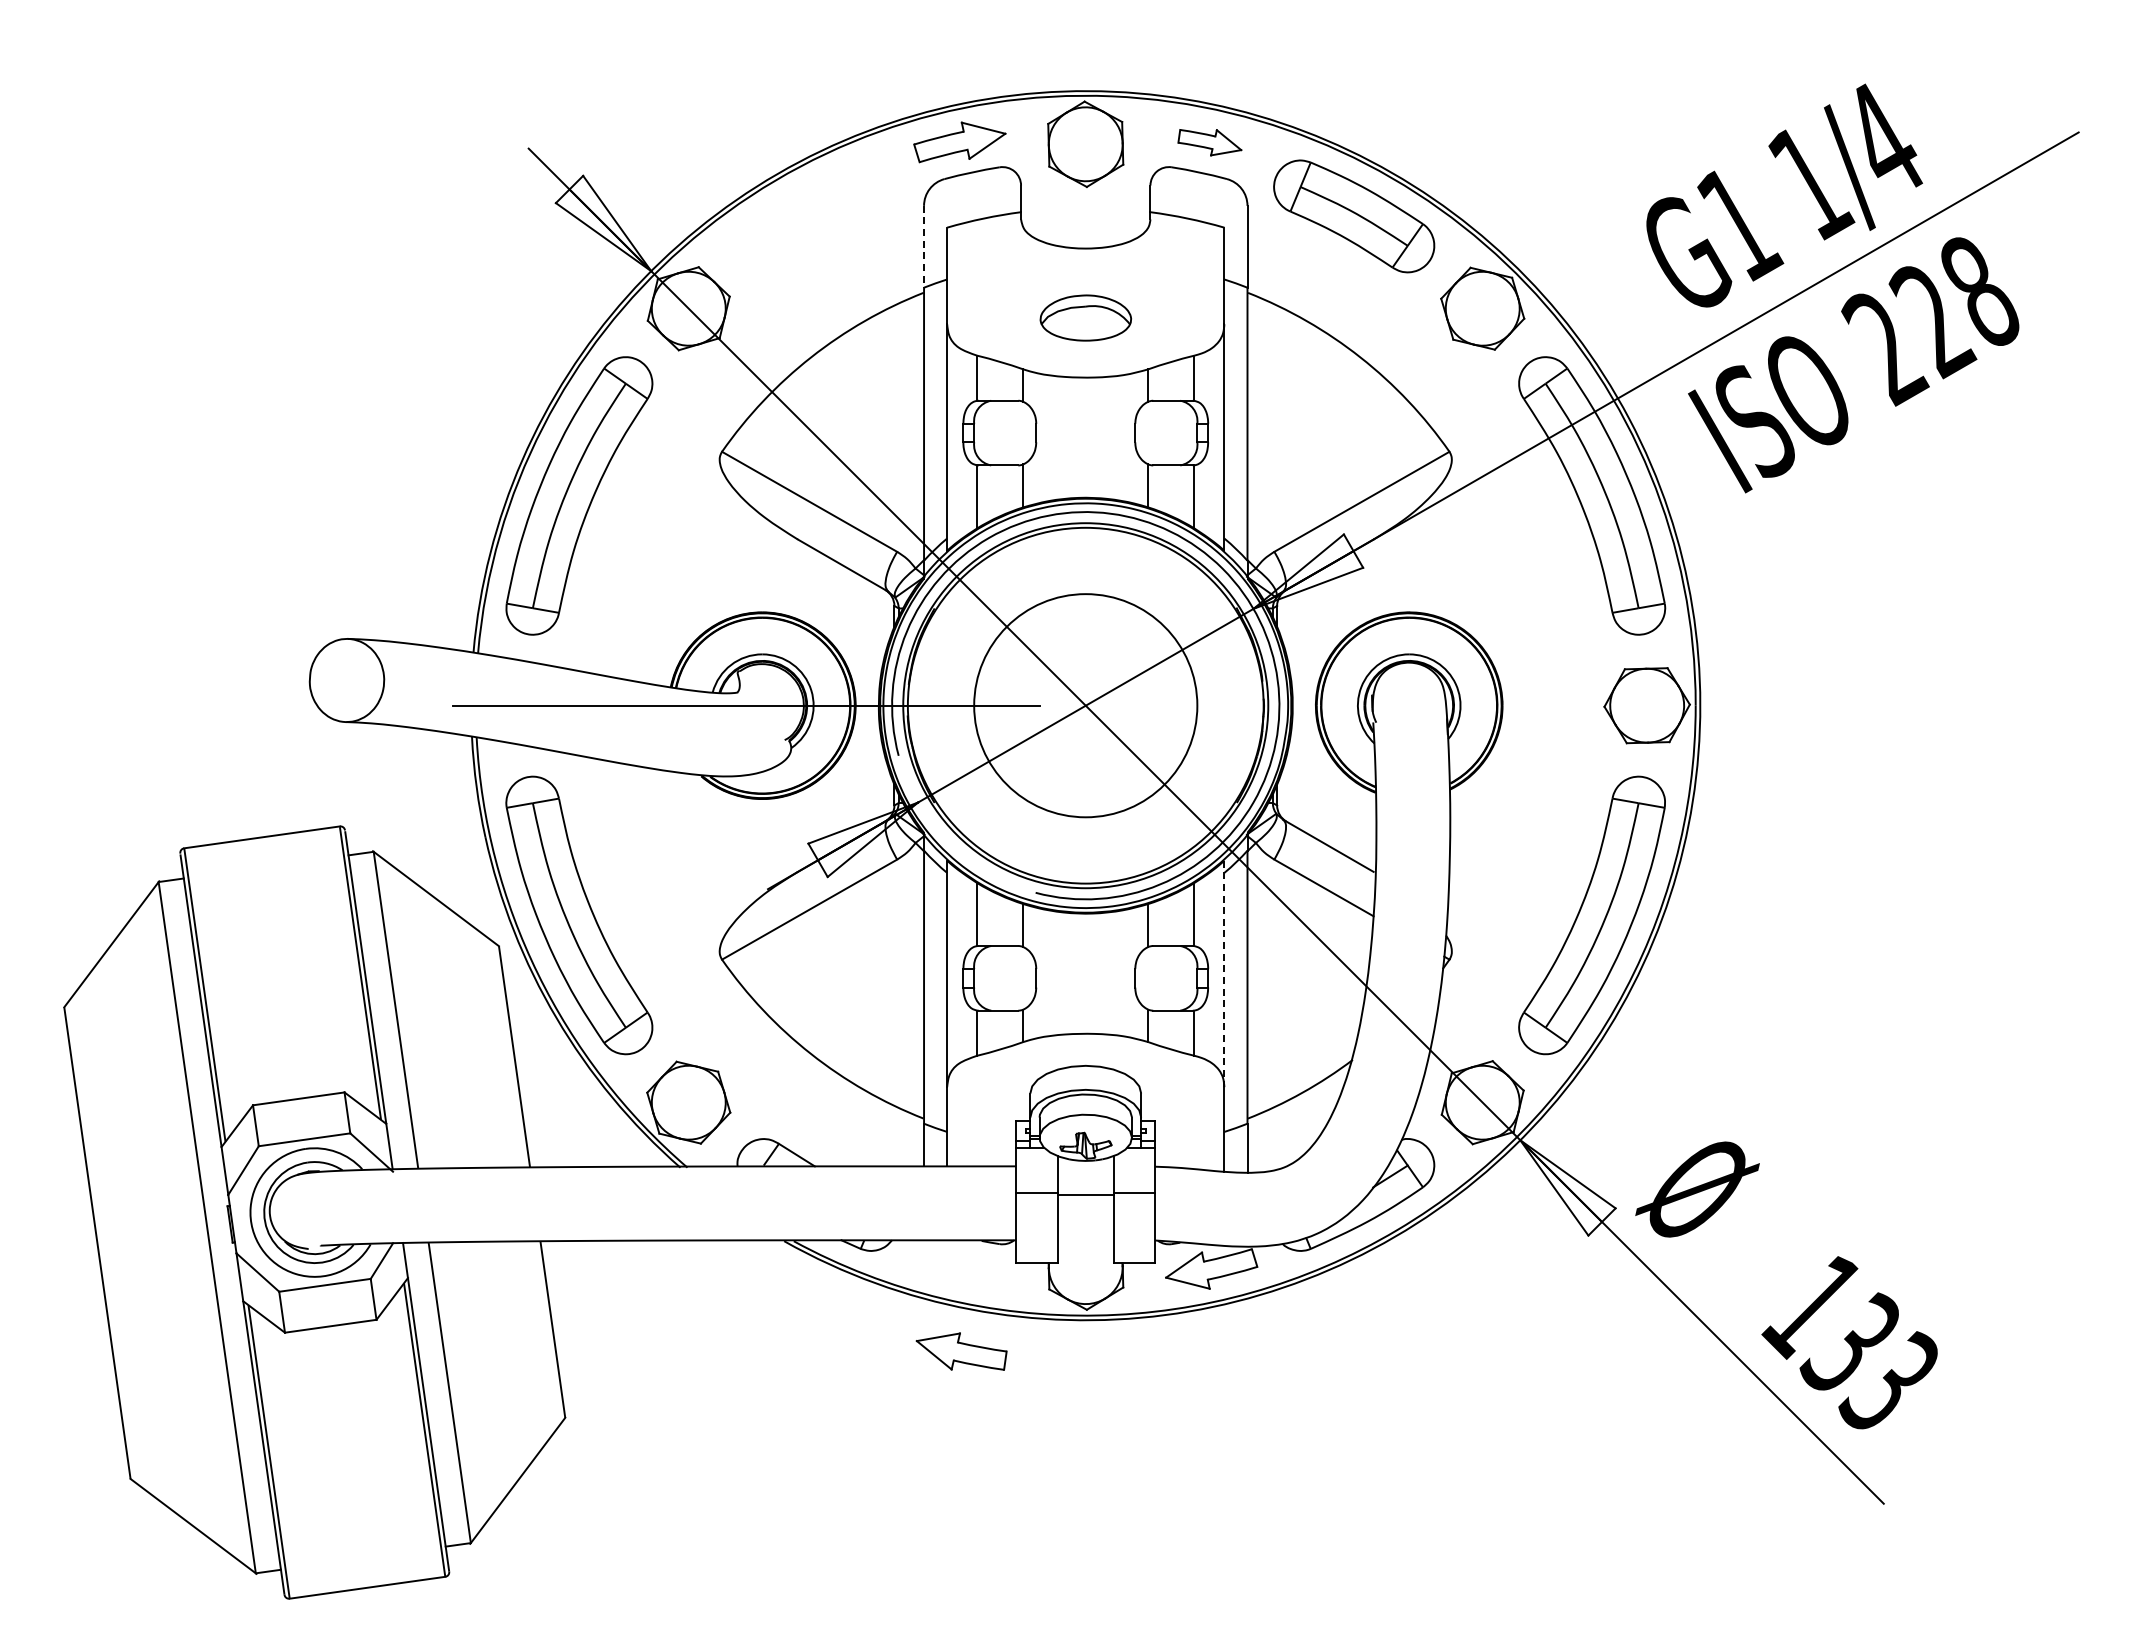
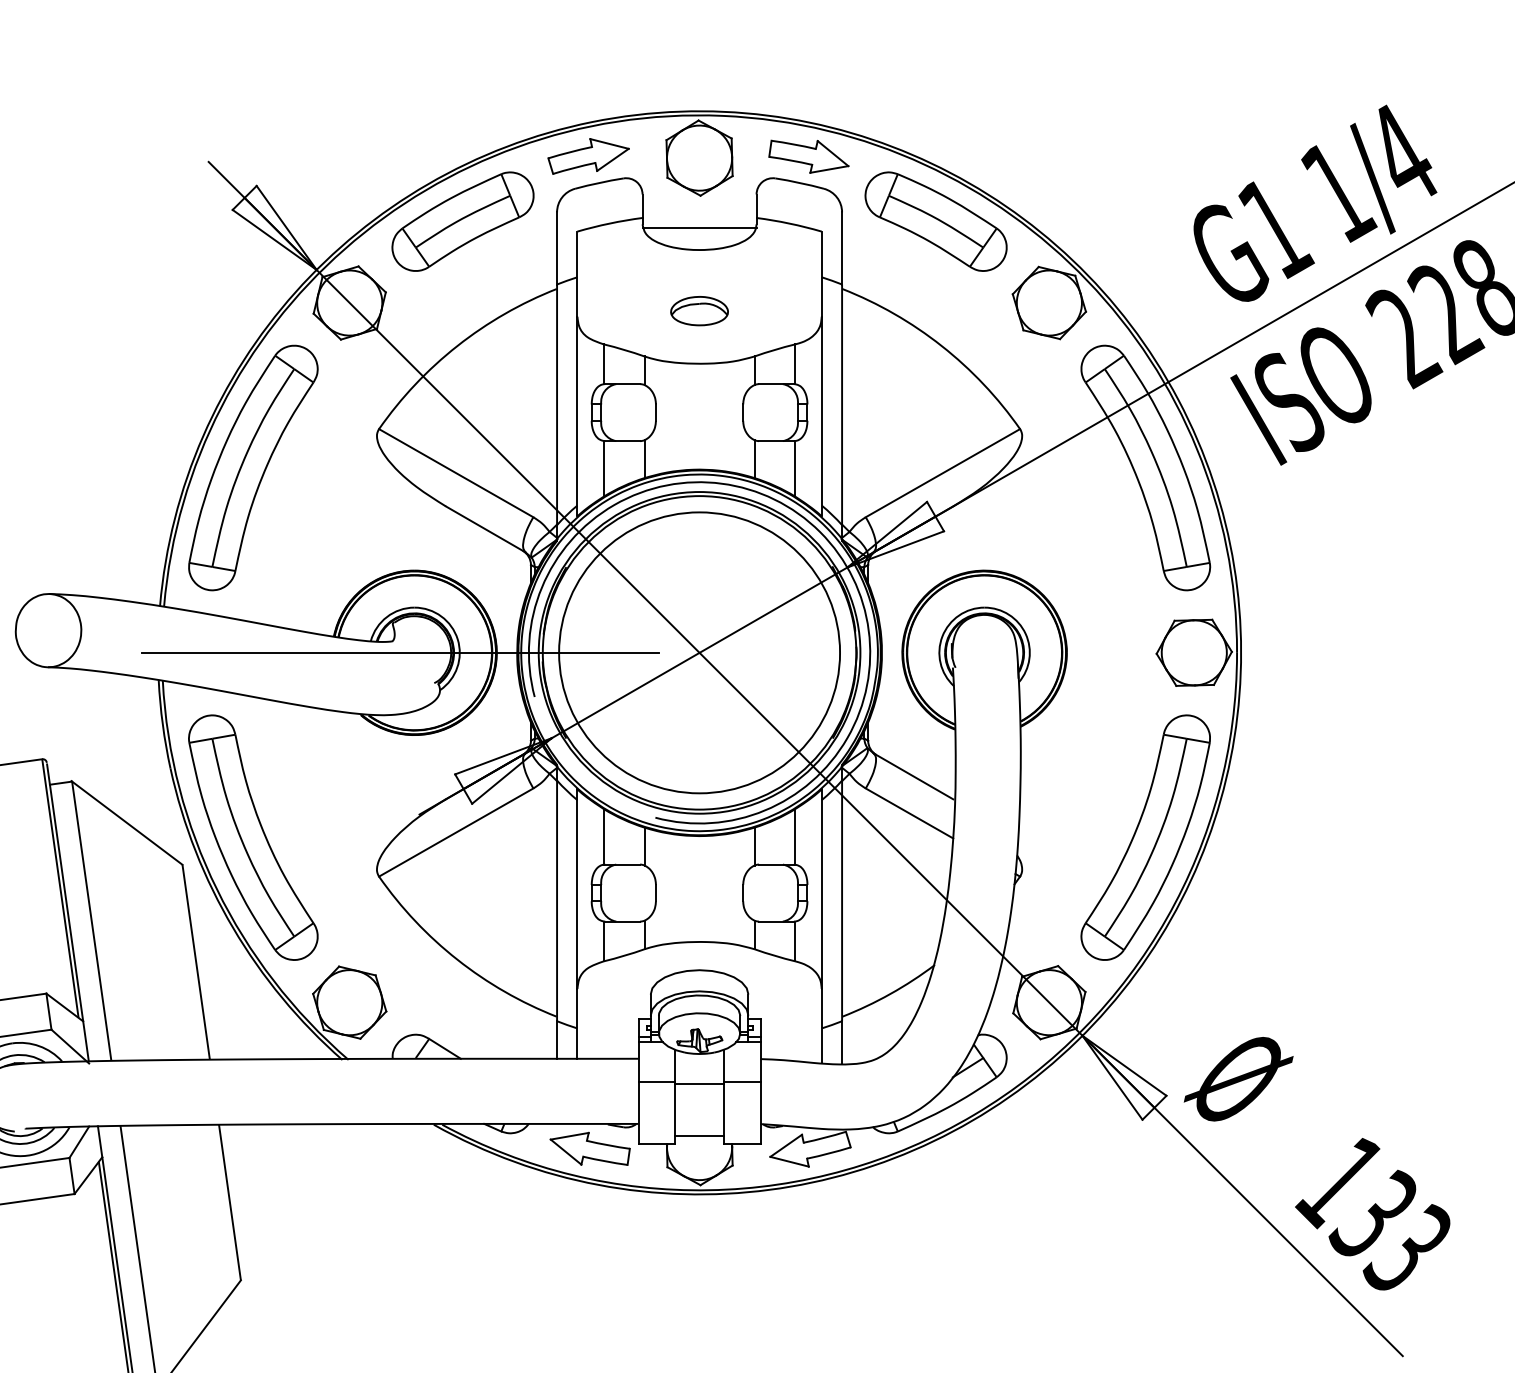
part: (1209, 142) -> (808, 156), size x1.43
part: (817, 216) -> (463, 221), added
line: (1085, 223) -> (699, 227), added
line: (924, 246) -> (557, 248), dashed -> solid
part: (1085, 317) -> (699, 310), size x0.71
circle: (1085, 705) -> (699, 652), size x1.43
line: (1224, 974) -> (821, 889), dashed -> solid
line: (1085, 1254) -> (699, 1136), added
part: (961, 1351) -> (590, 1148), moved

